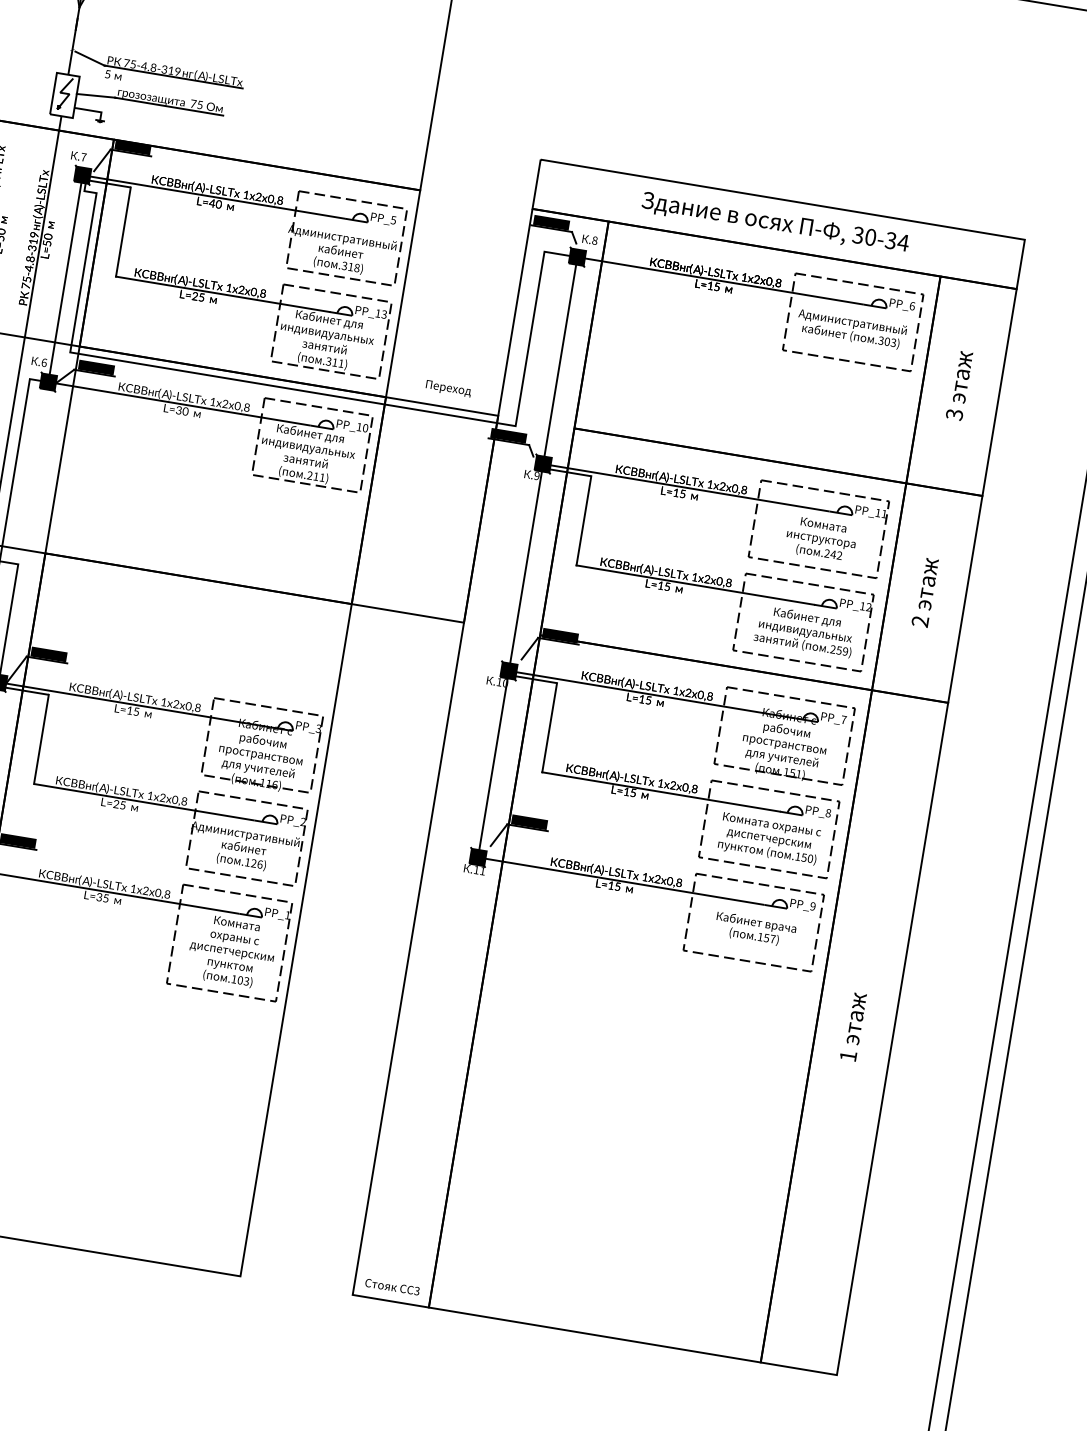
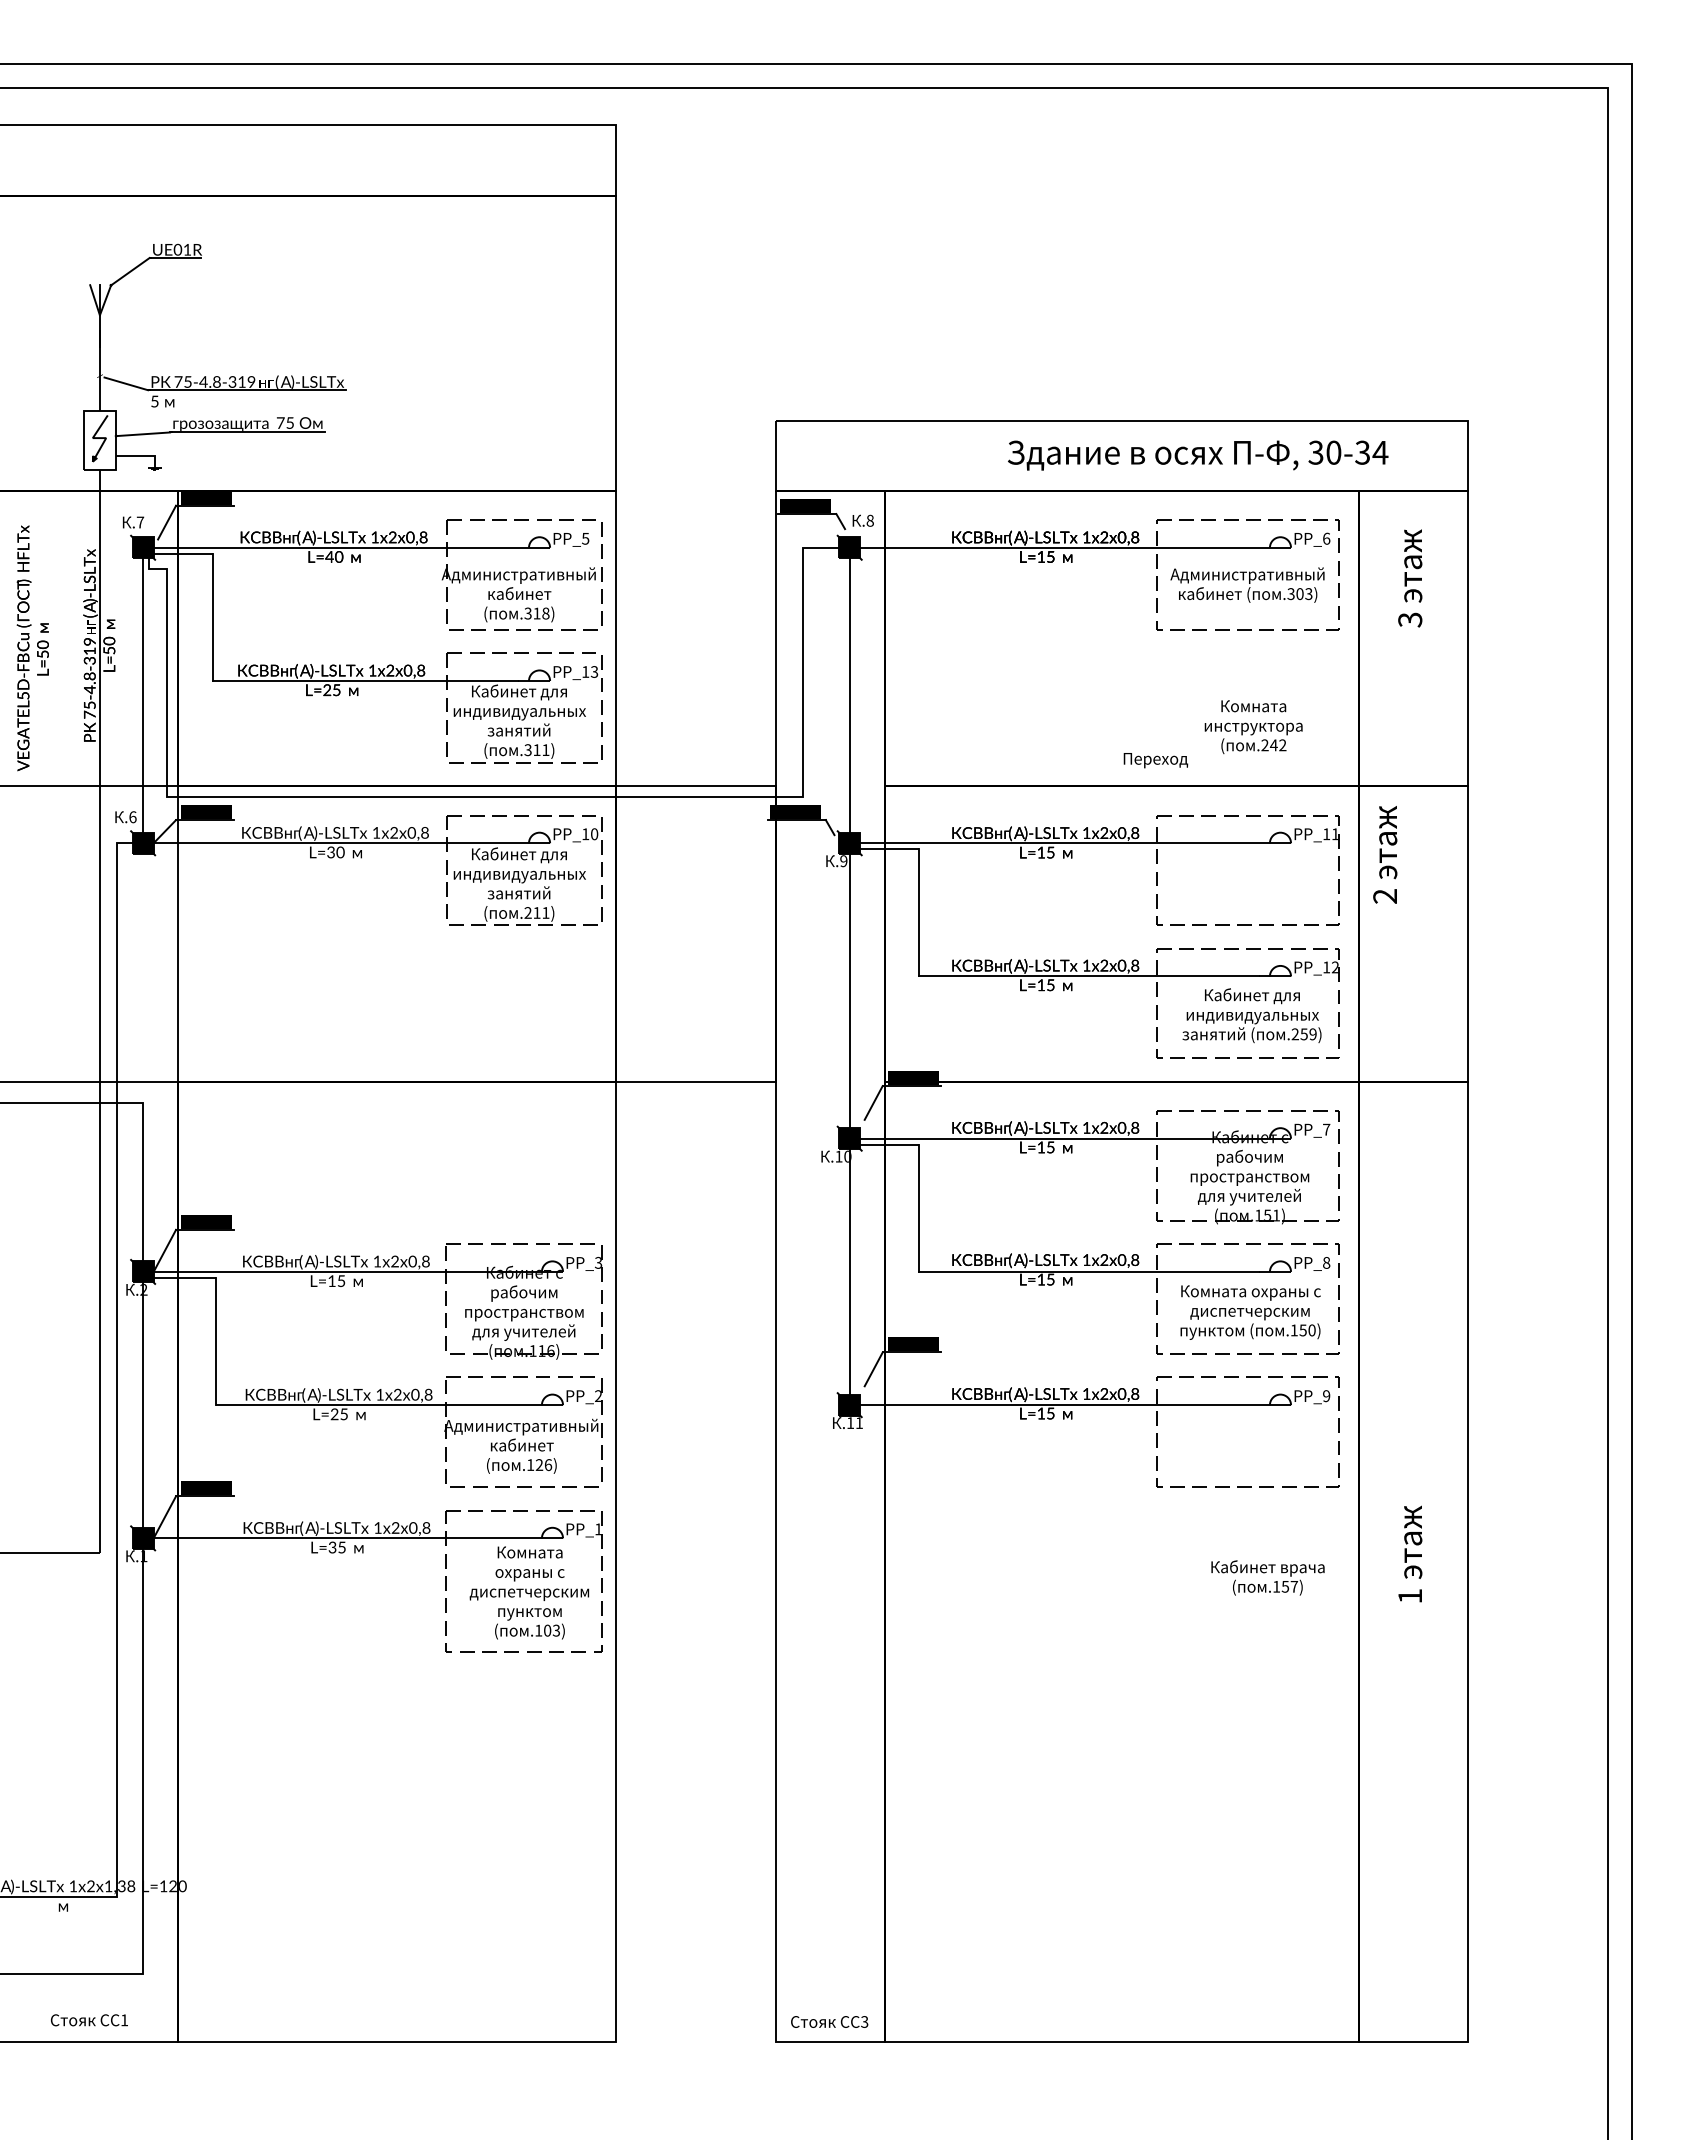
text: (775, 223) -> (1198, 455), moved
text: (959, 385) -> (1410, 578), moved
text: (448, 388) -> (1155, 760), moved
text: (821, 539) -> (1253, 727), moved
text: (925, 592) -> (1385, 854), moved
text: (755, 929) -> (1267, 1577), moved

